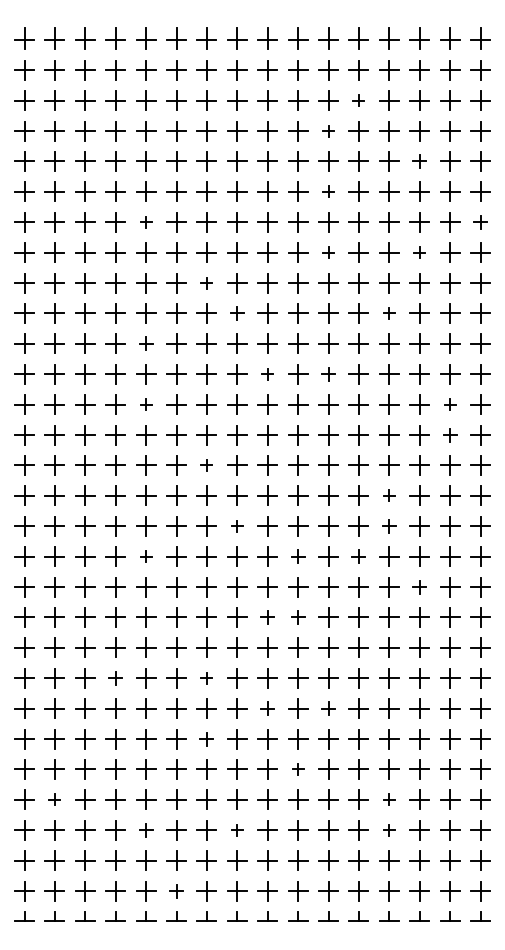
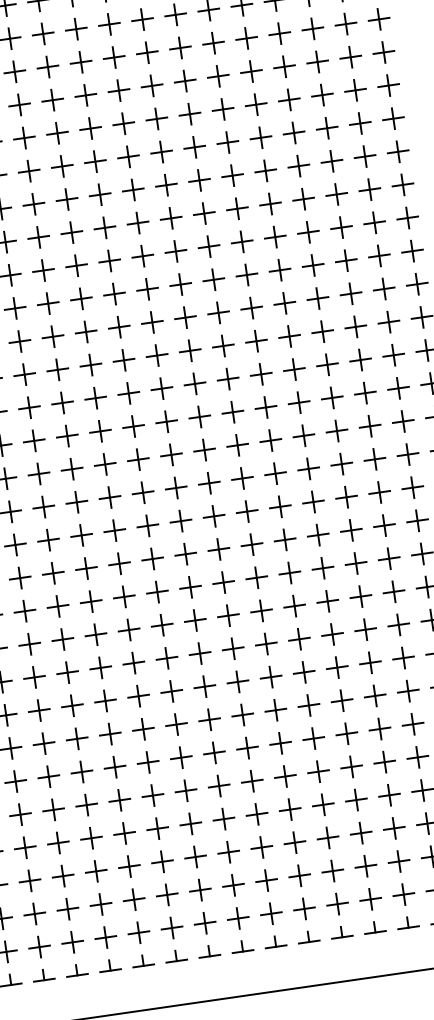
part: (358, 100) -> (246, 38), size x1.67
part: (328, 131) -> (218, 76), size x1.67
part: (419, 161) -> (322, 95), size x1.43
part: (328, 191) -> (227, 142), size x1.67
part: (146, 222) -> (34, 204), size x1.67
part: (480, 222) -> (398, 152), size x1.43
part: (328, 252) -> (237, 208), size x1.67
part: (419, 252) -> (336, 194), size x1.67
part: (206, 283) -> (109, 261), size x1.67
part: (237, 313) -> (147, 289), size x1.43
part: (389, 313) -> (313, 265), size x1.67
part: (146, 343) -> (53, 336), size x1.43
part: (267, 374) -> (190, 351), size x1.67
part: (328, 374) -> (256, 341), size x1.43
part: (146, 404) -> (62, 402), size x1.67
part: (450, 404) -> (394, 354), size x1.67
part: (450, 435) -> (398, 388), size x1.43
part: (206, 465) -> (137, 459), size x1.67
part: (389, 495) -> (341, 463), size x1.67
part: (237, 526) -> (181, 521), size x1.67
part: (389, 526) -> (346, 497), size x1.43
part: (146, 556) -> (86, 568), size x1.67
part: (298, 556) -> (252, 544), size x1.43
part: (358, 556) -> (317, 534), size x1.43
part: (419, 587) -> (389, 559), size x1.43
part: (267, 617) -> (228, 615), size x1.43
part: (298, 617) -> (261, 610), size x1.43
part: (115, 678) -> (72, 706), size x1.43
part: (206, 678) -> (171, 691), size x1.67
part: (267, 708) -> (242, 714), size x1.43
part: (328, 708) -> (308, 705), size x1.43
part: (206, 739) -> (180, 758), size x1.43
part: (298, 769) -> (285, 776), size x1.67
part: (54, 799) -> (24, 847), size x1.67
part: (389, 799) -> (389, 794), size x1.67
part: (146, 830) -> (129, 866), size x1.43
part: (237, 830) -> (228, 852), size x1.67
part: (389, 830) -> (394, 828), size x1.67
part: (176, 891) -> (172, 928), size x1.43

